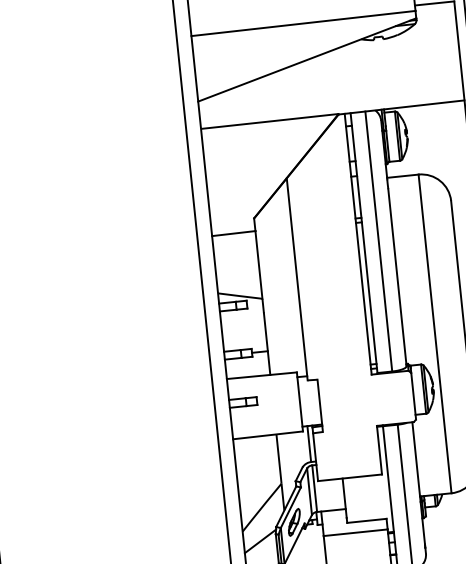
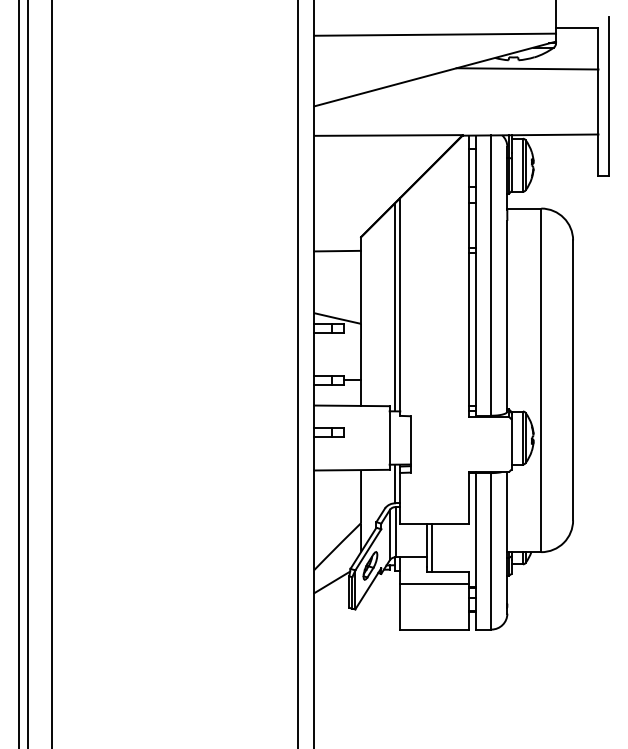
line: (392, 46) -> (527, 68), added
line: (291, 280) -> (394, 307), added
line: (350, 500) -> (432, 548), added

